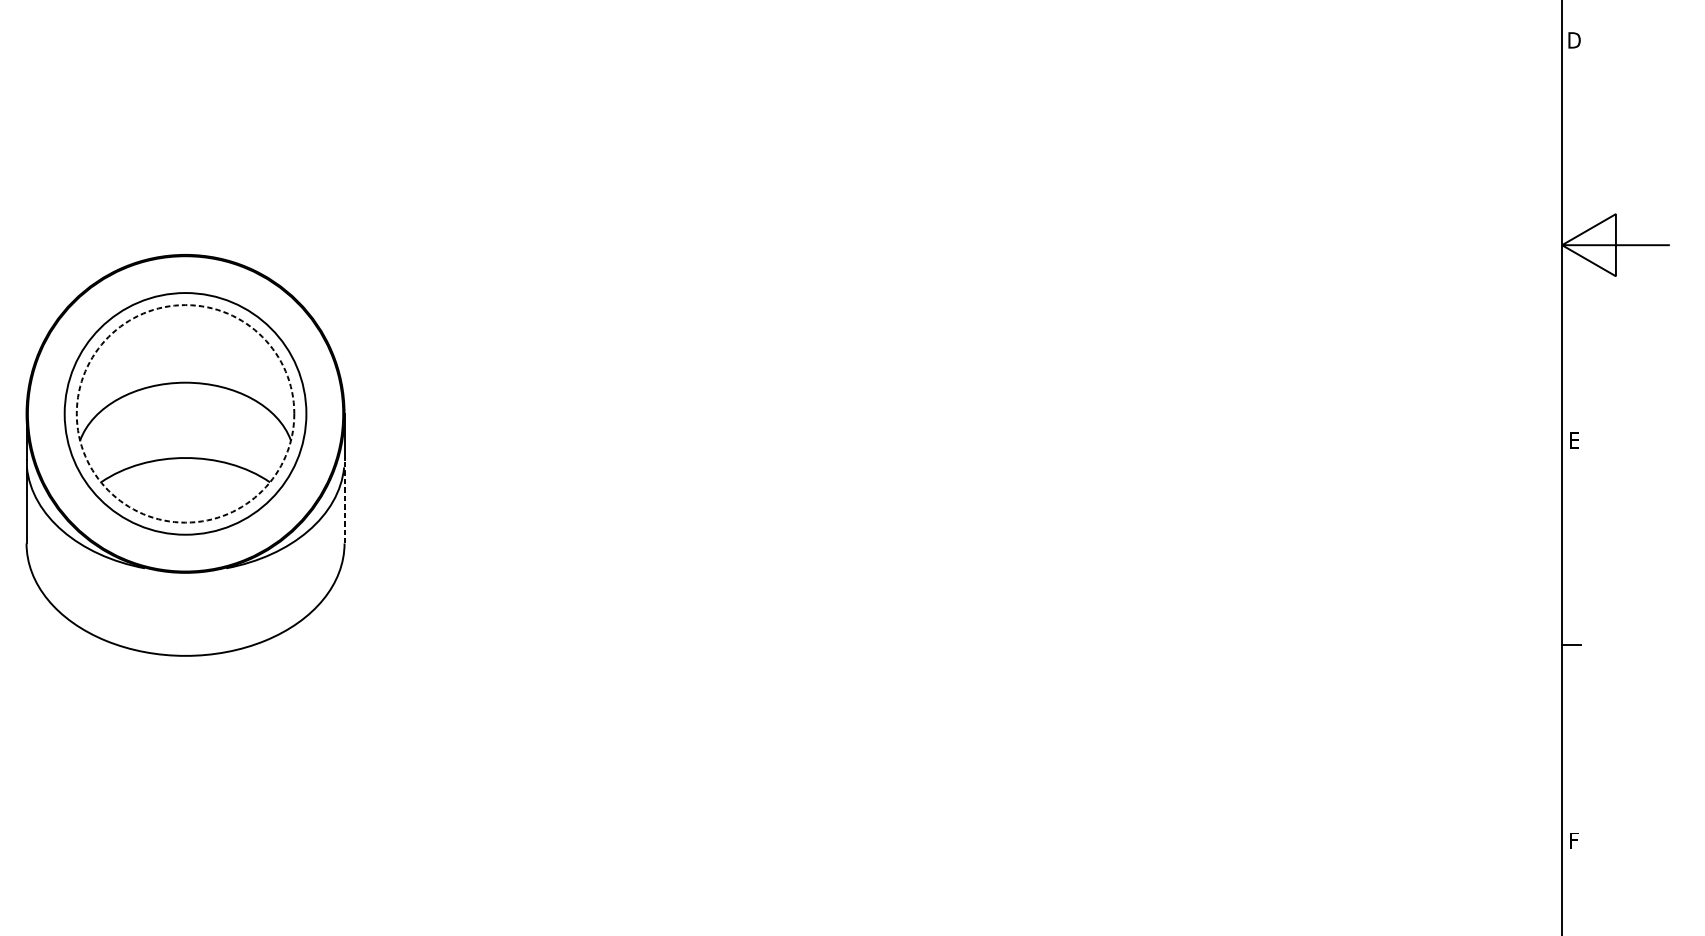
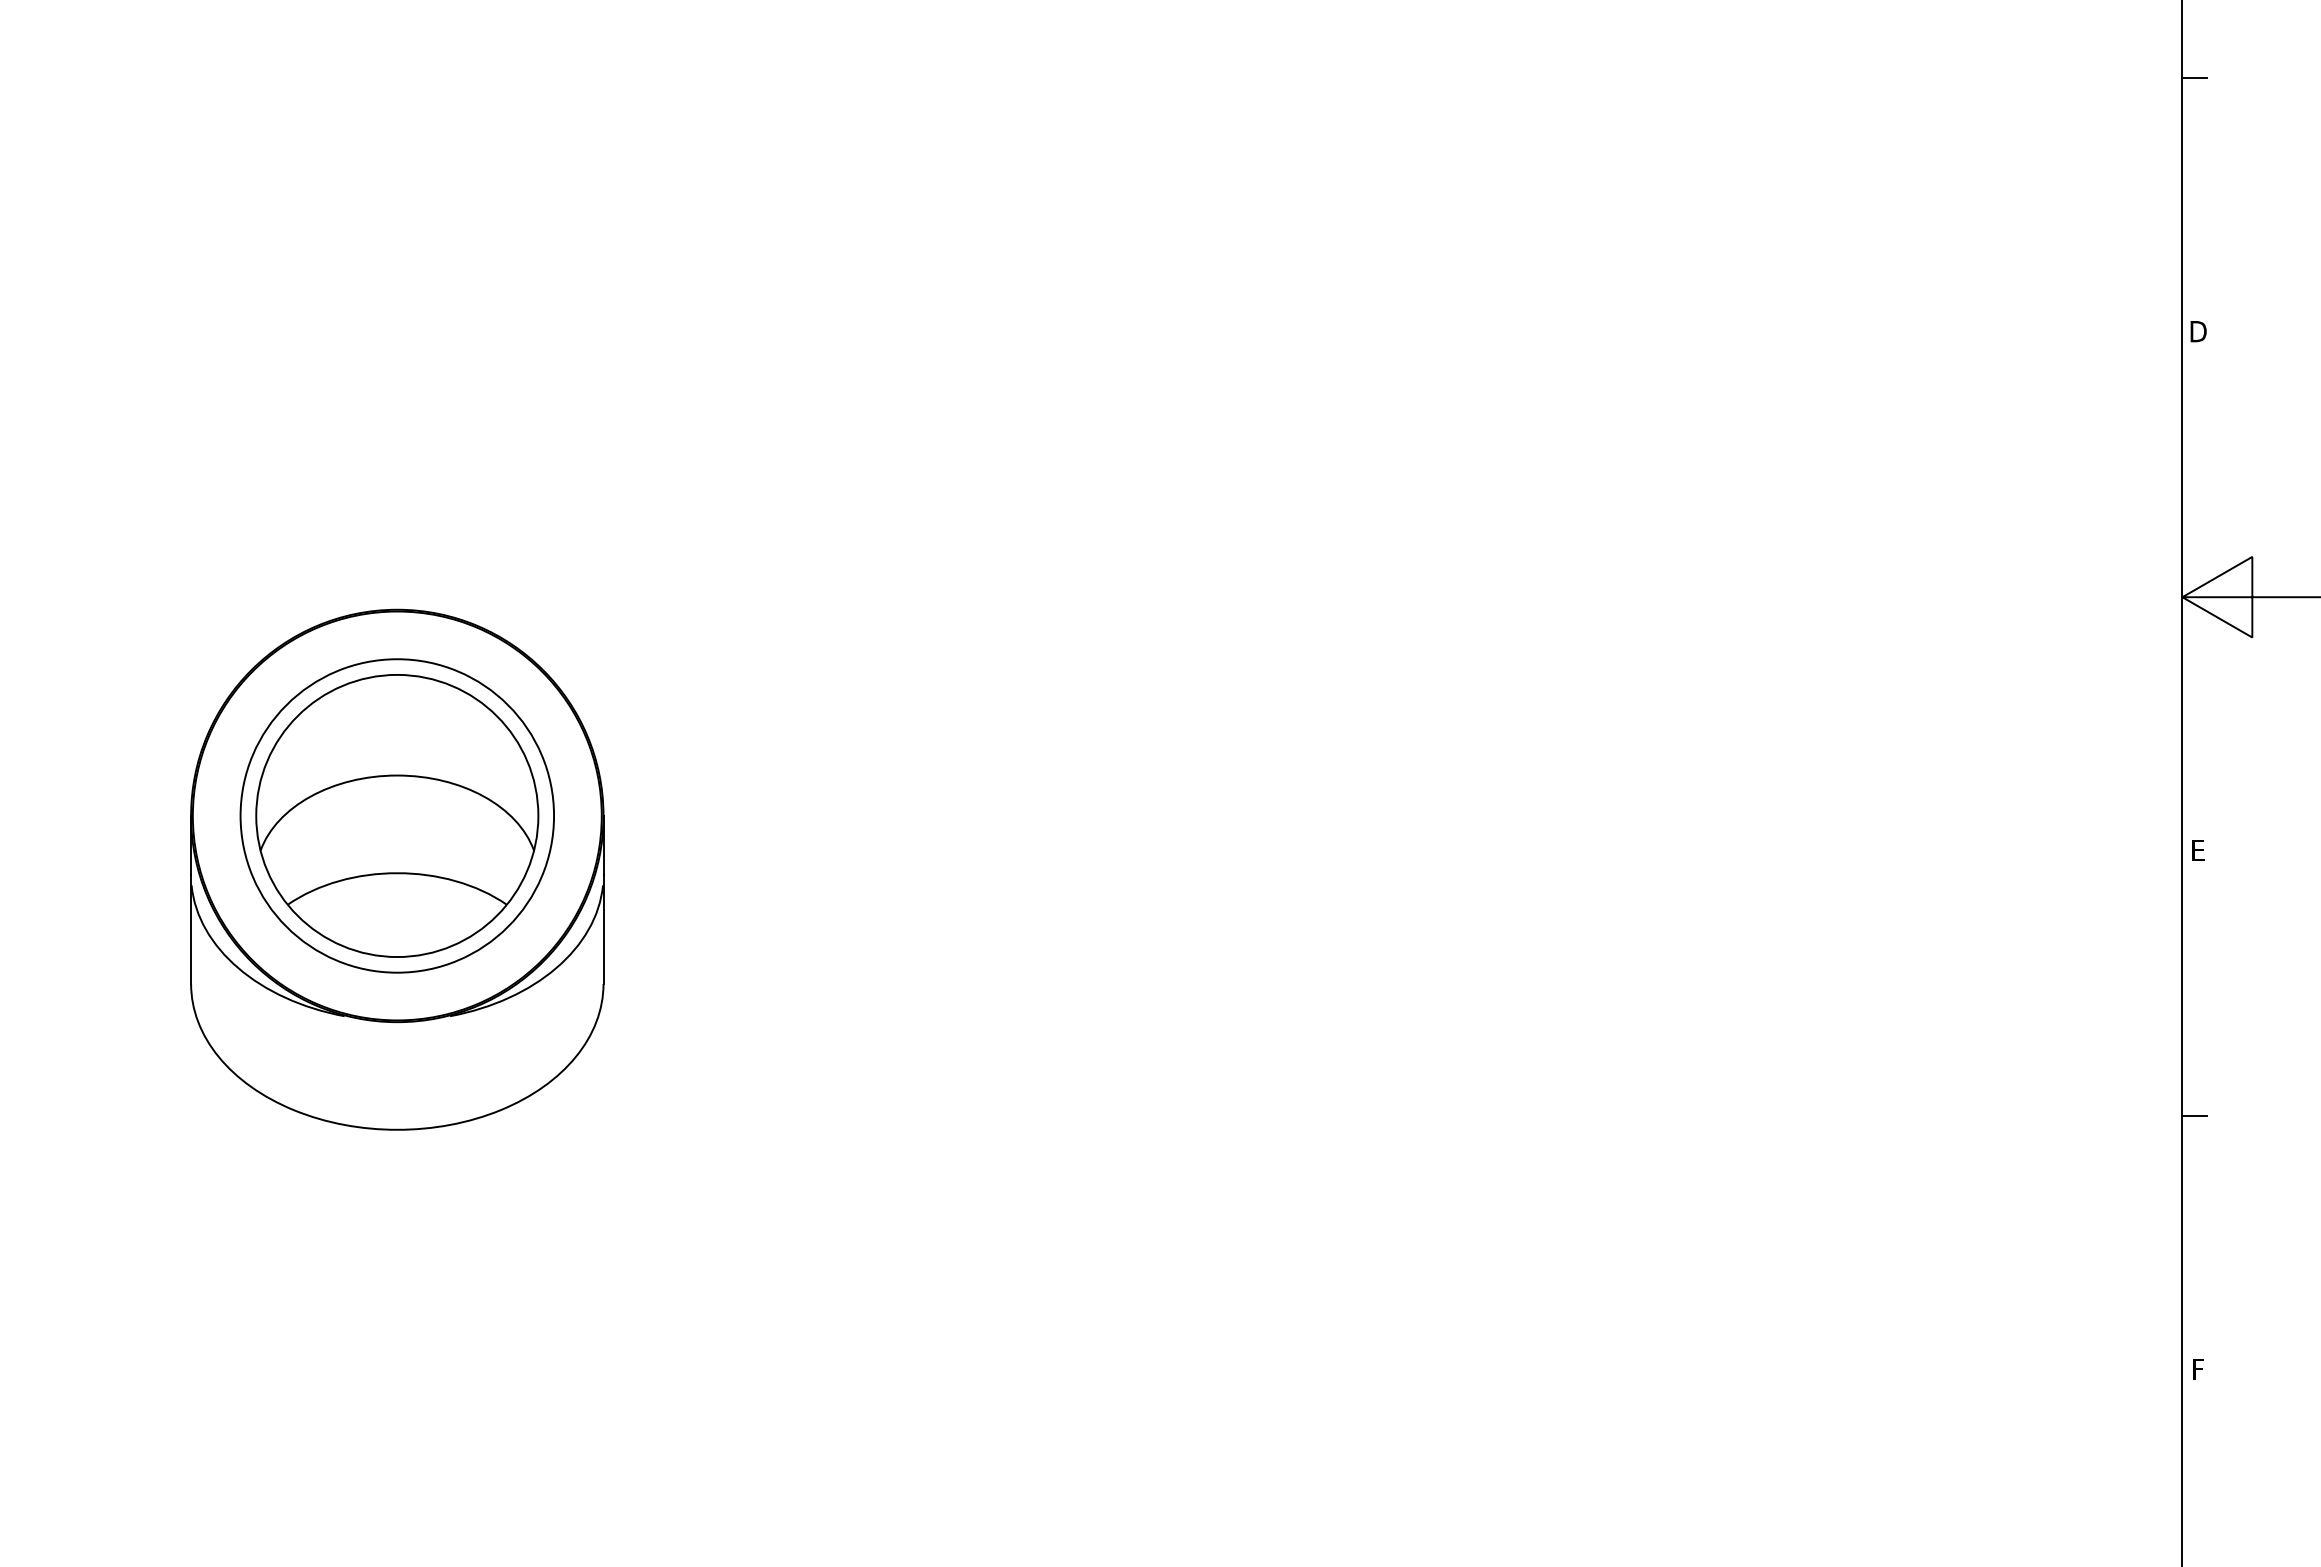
circle: (185, 413) -> (397, 815), dashed -> solid
line: (344, 501) -> (603, 929), dashed -> solid

